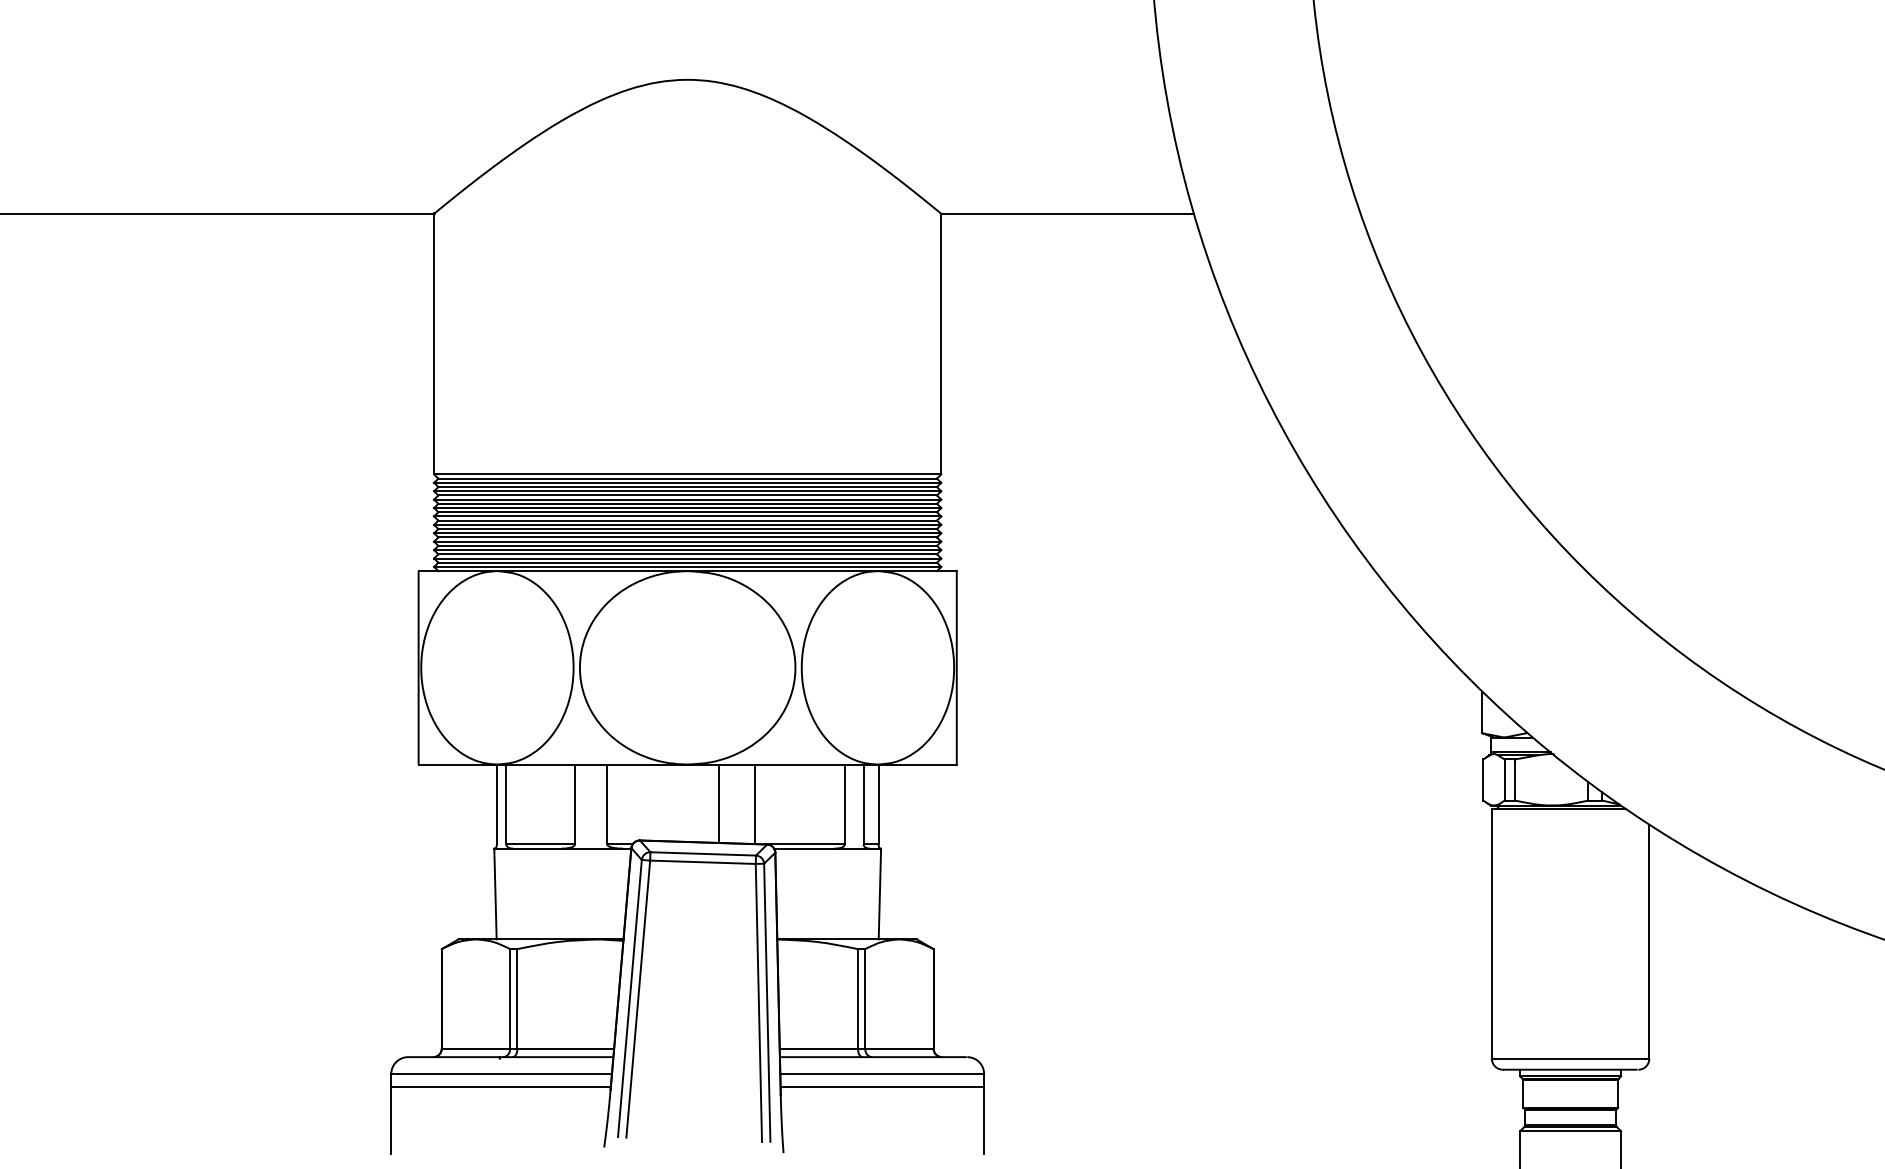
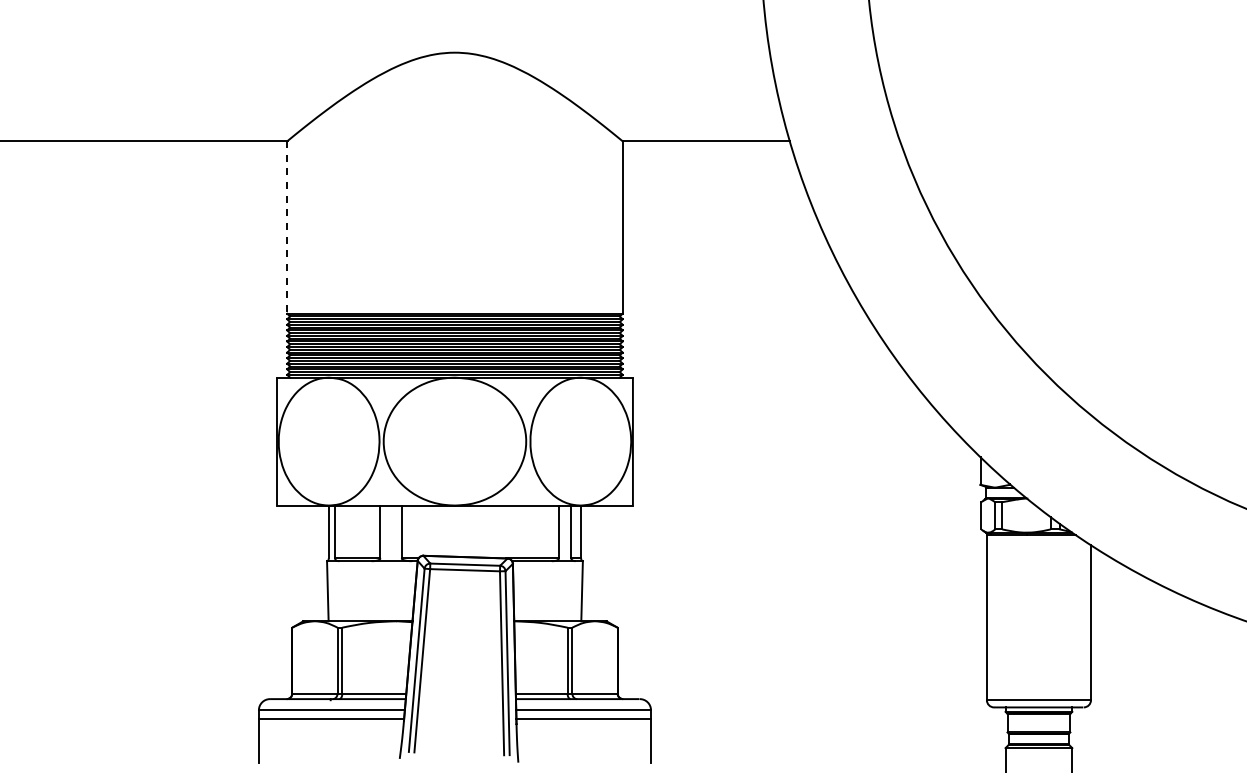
line: (434, 344) -> (287, 227), solid -> dashed
line: (718, 803) -> (475, 531), removed
line: (755, 803) -> (499, 531), removed

